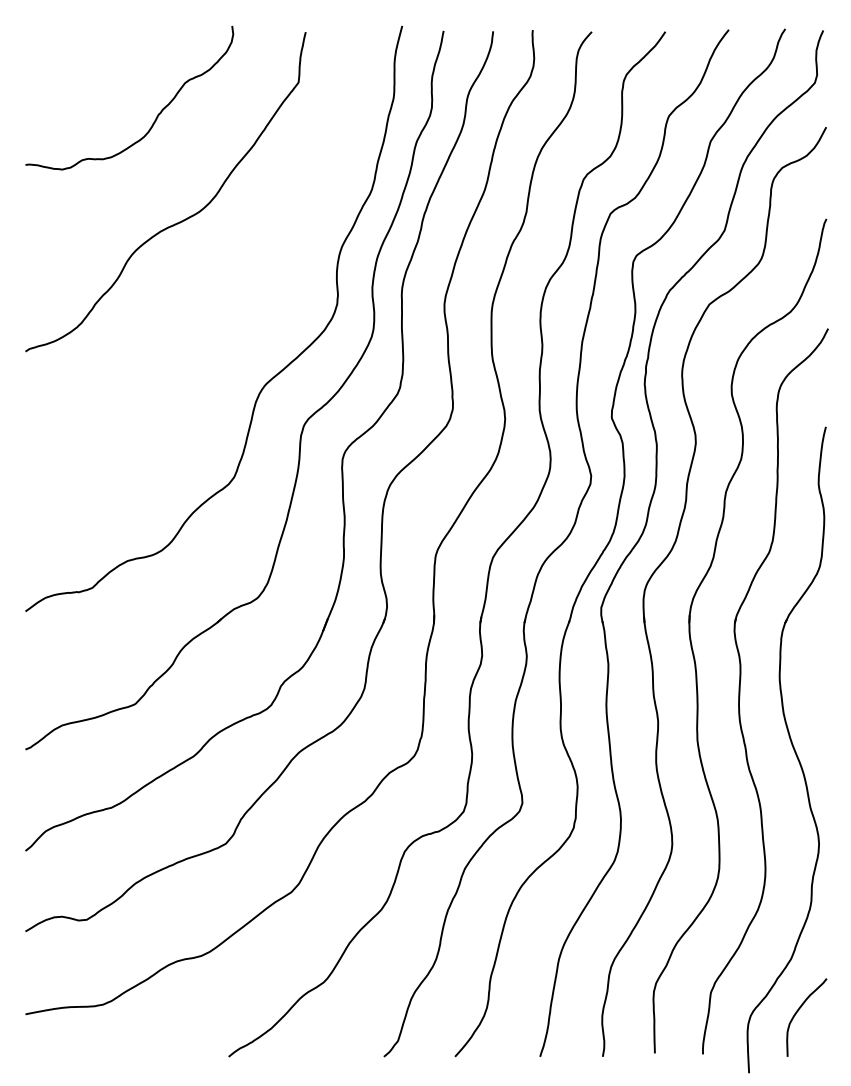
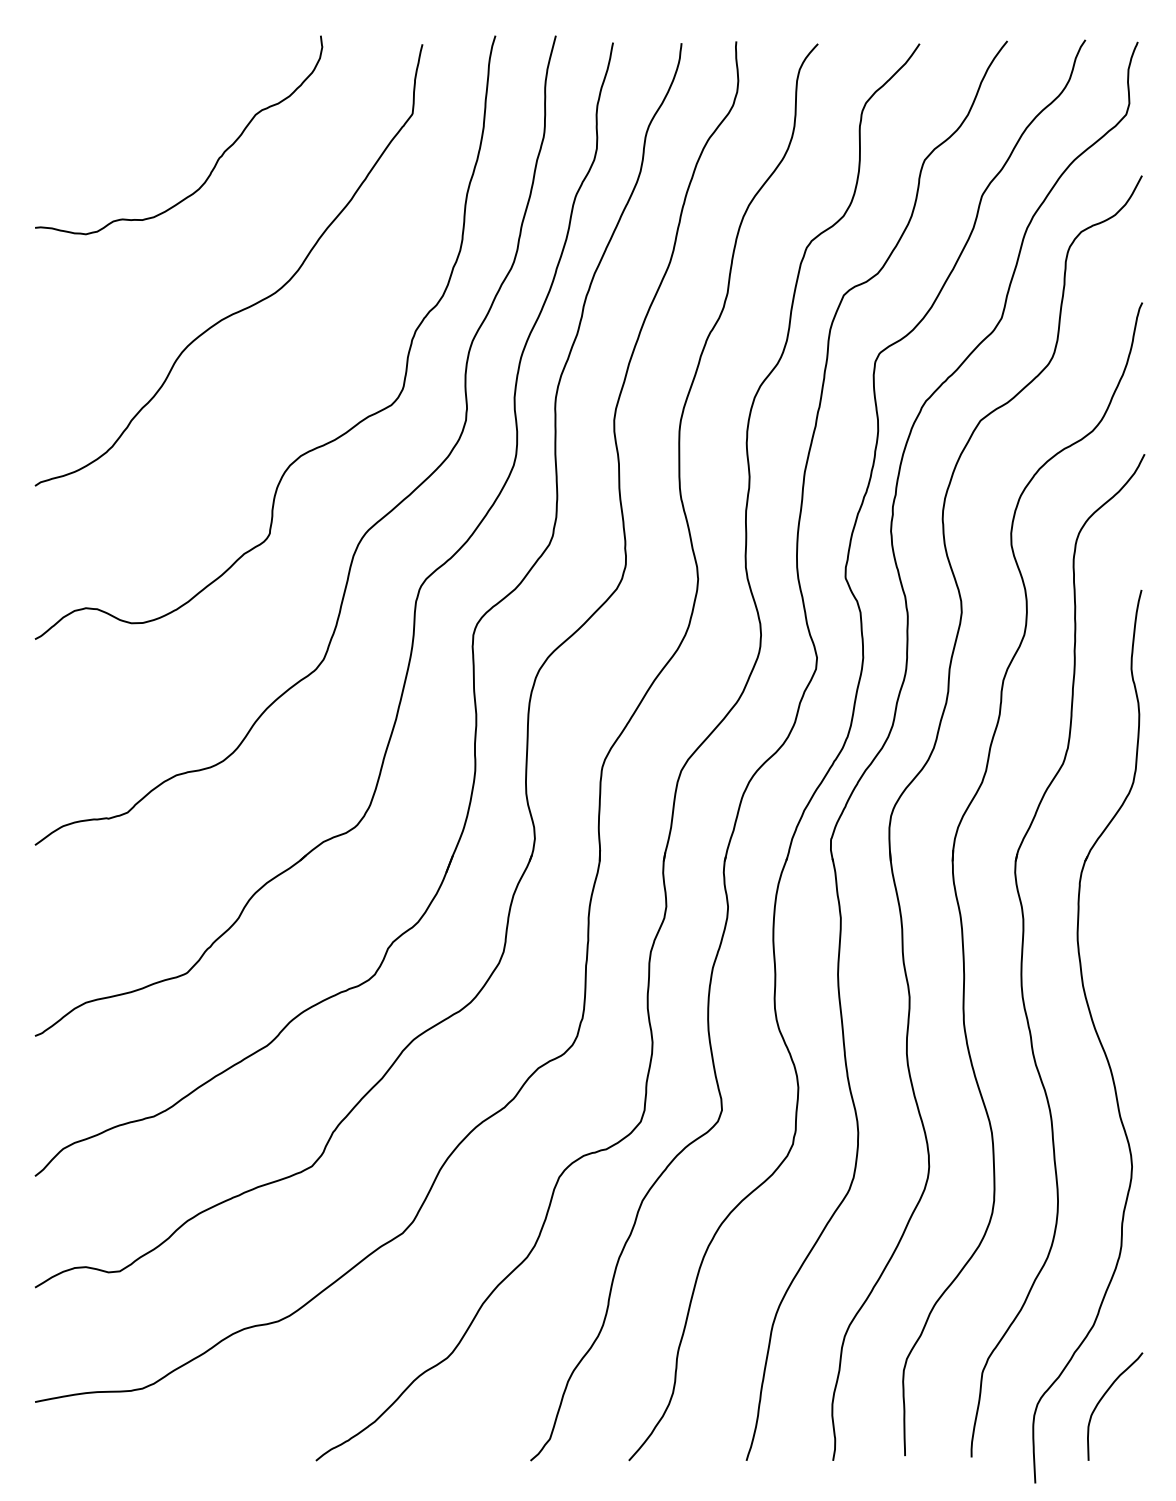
curve: (224, 325) -> (310, 449), added

